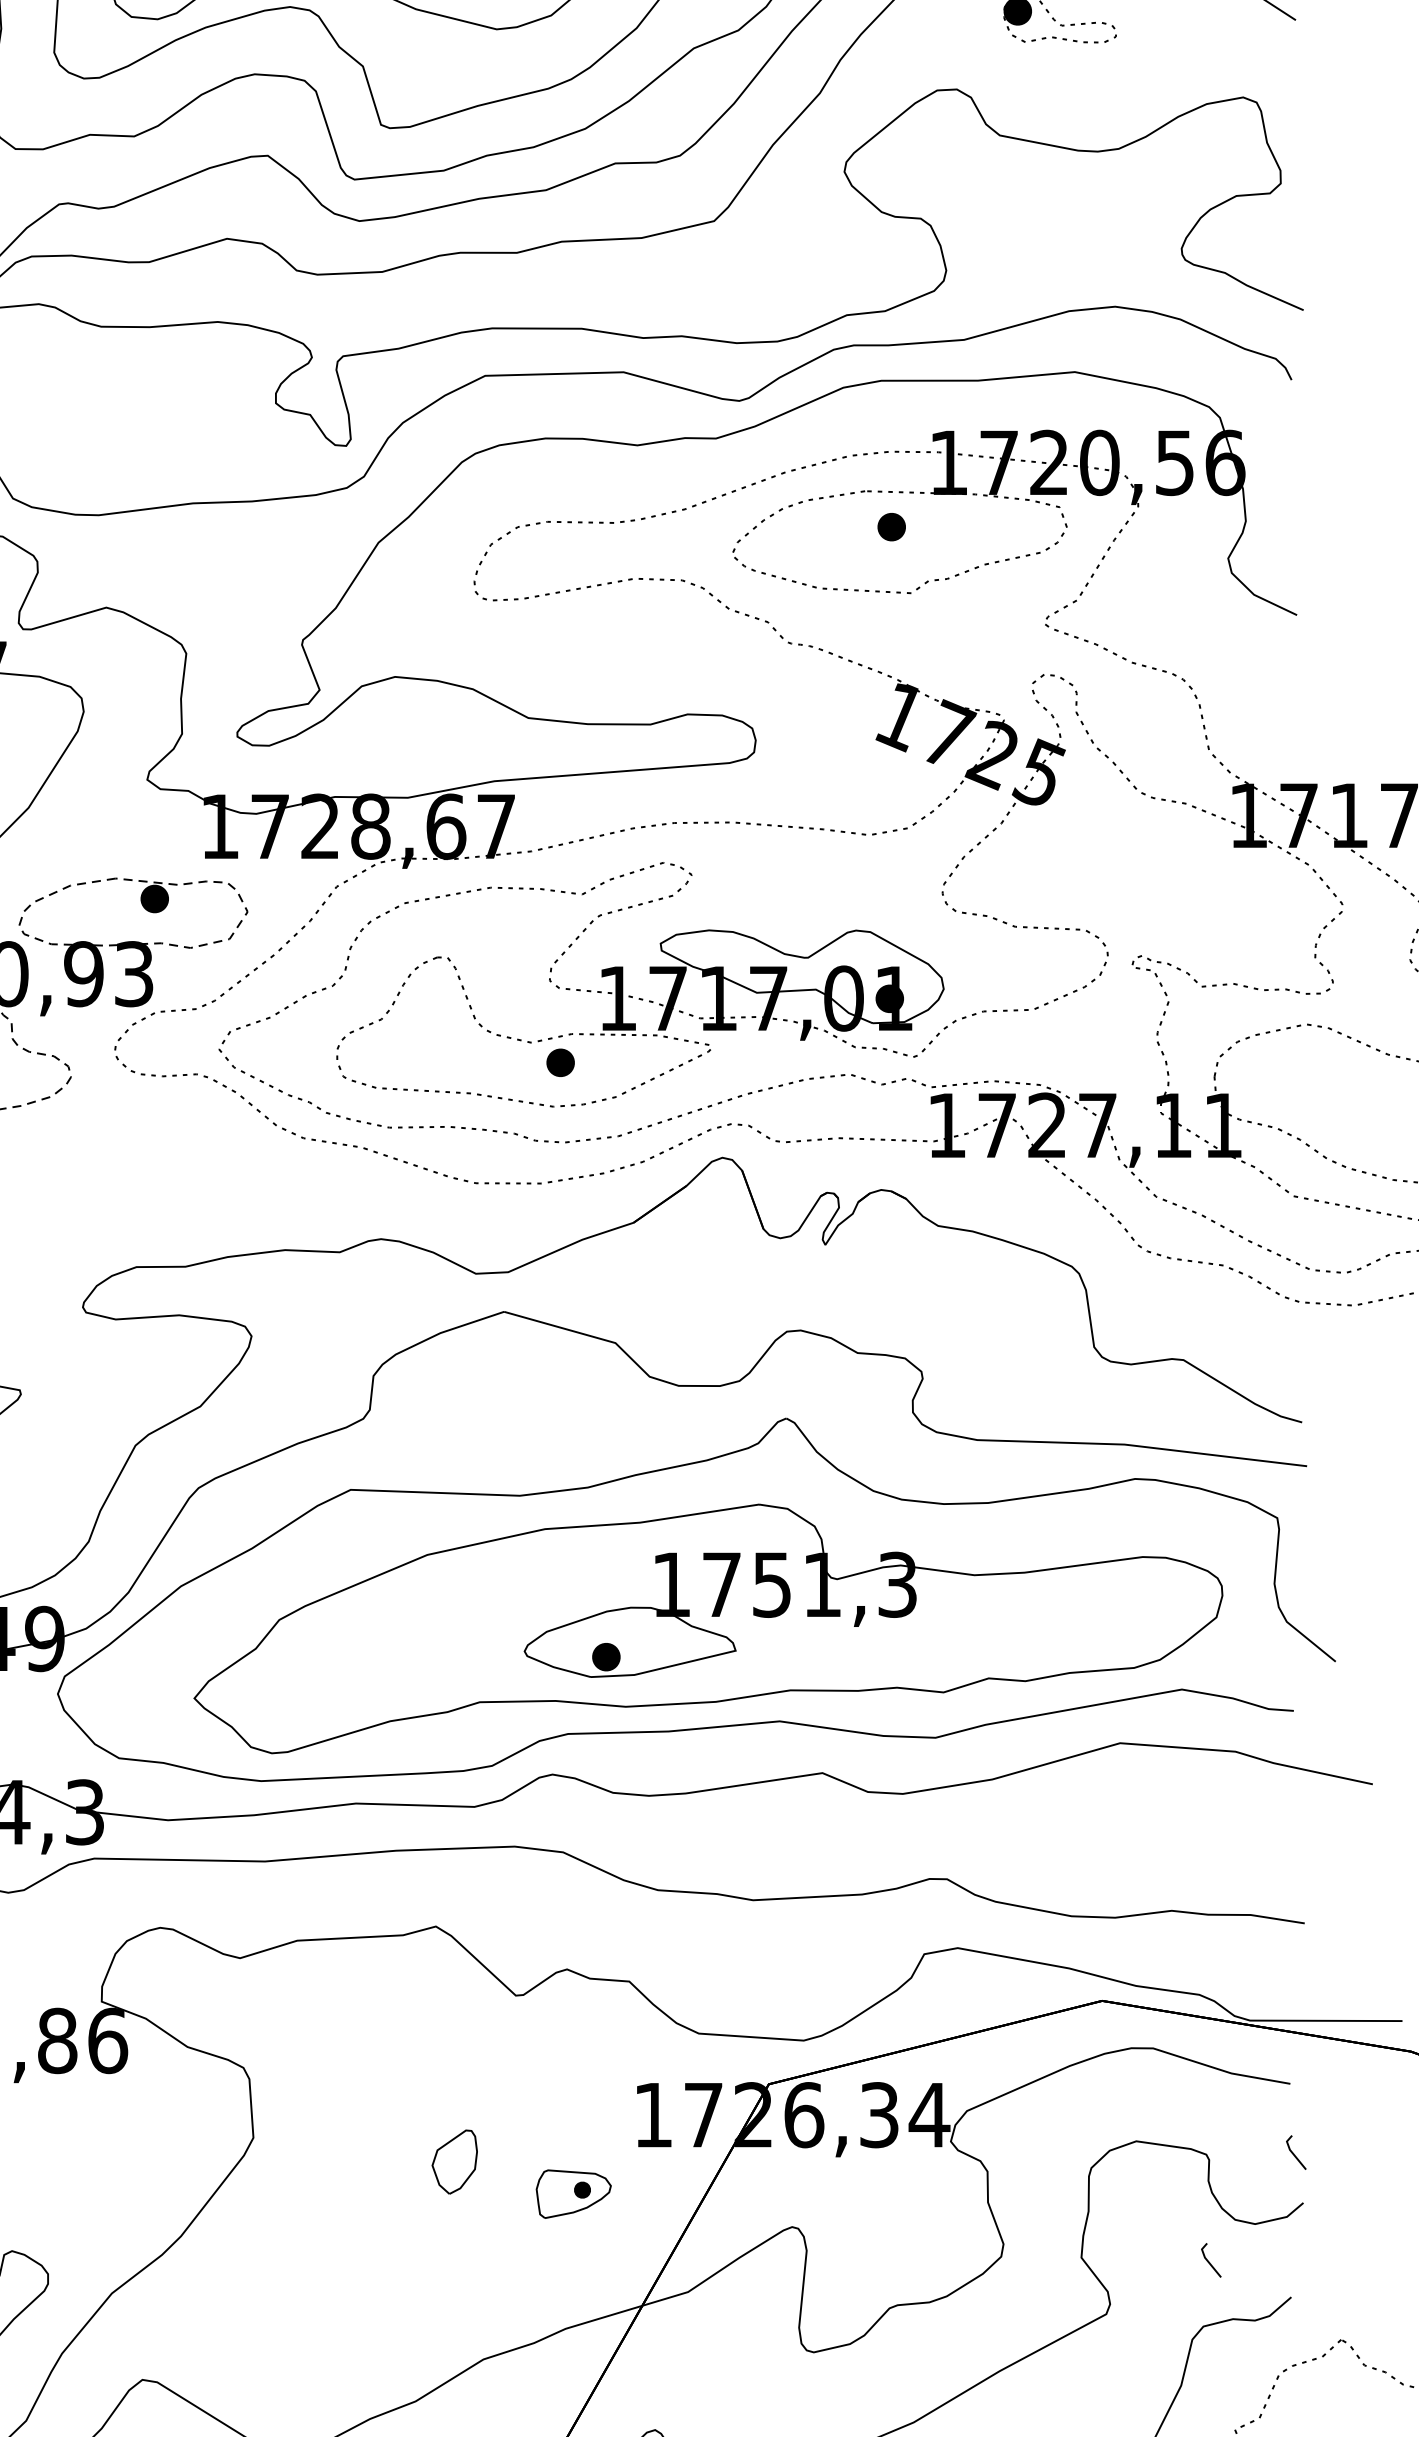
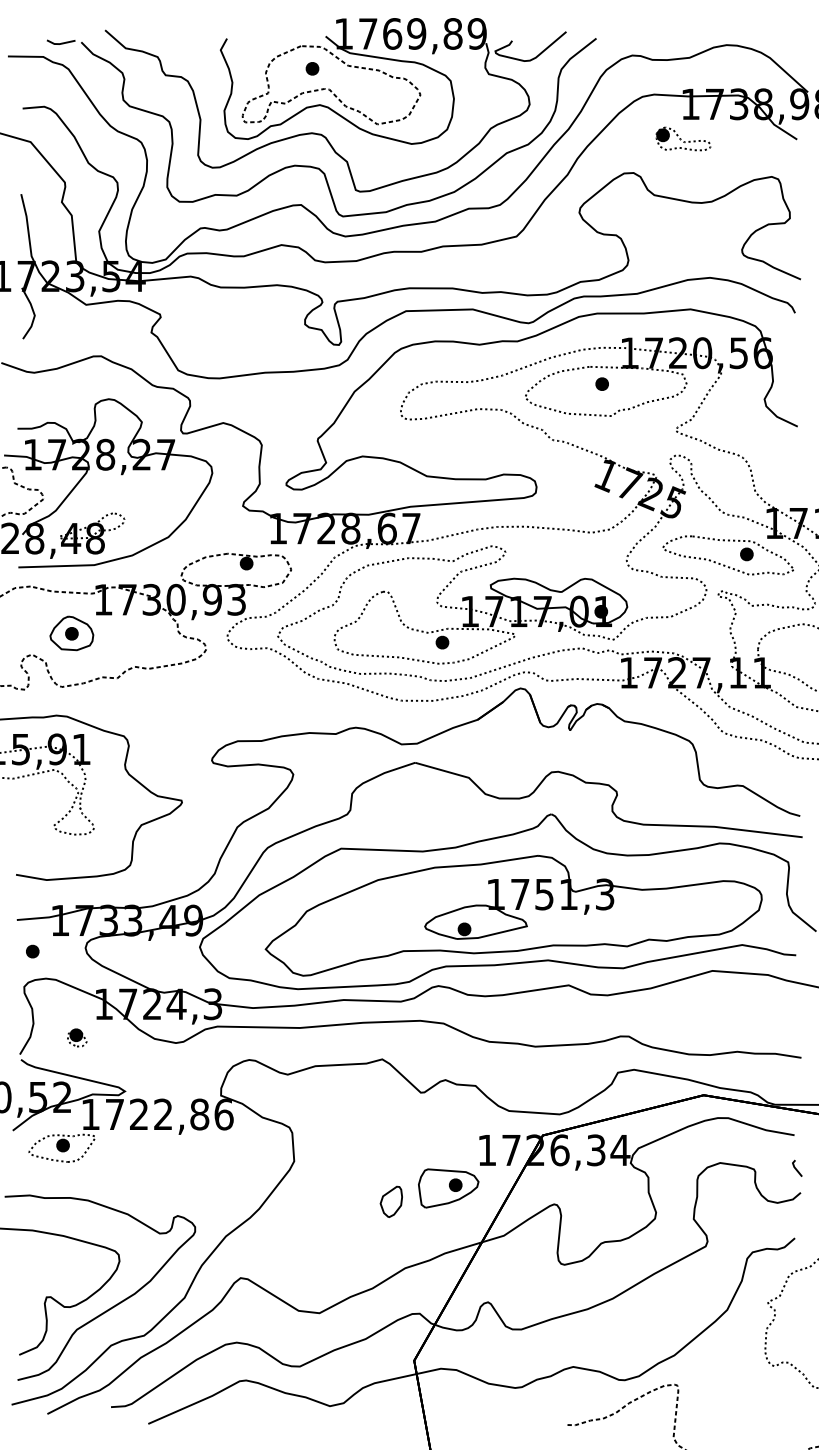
part: (1145, 900) -> (724, 564), added
part: (452, 2161) -> (390, 1201), moved
part: (573, 2194) -> (448, 1188), size x1.67
line: (1209, 2260) -> (755, 1220), removed

